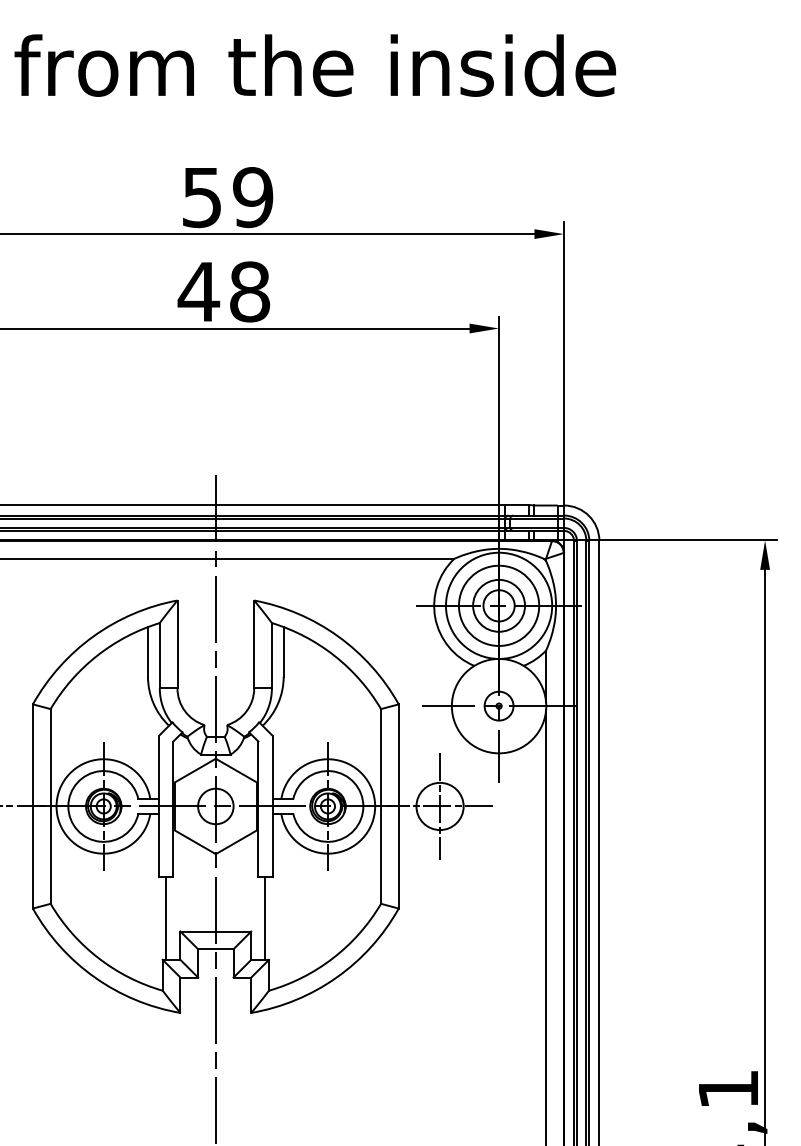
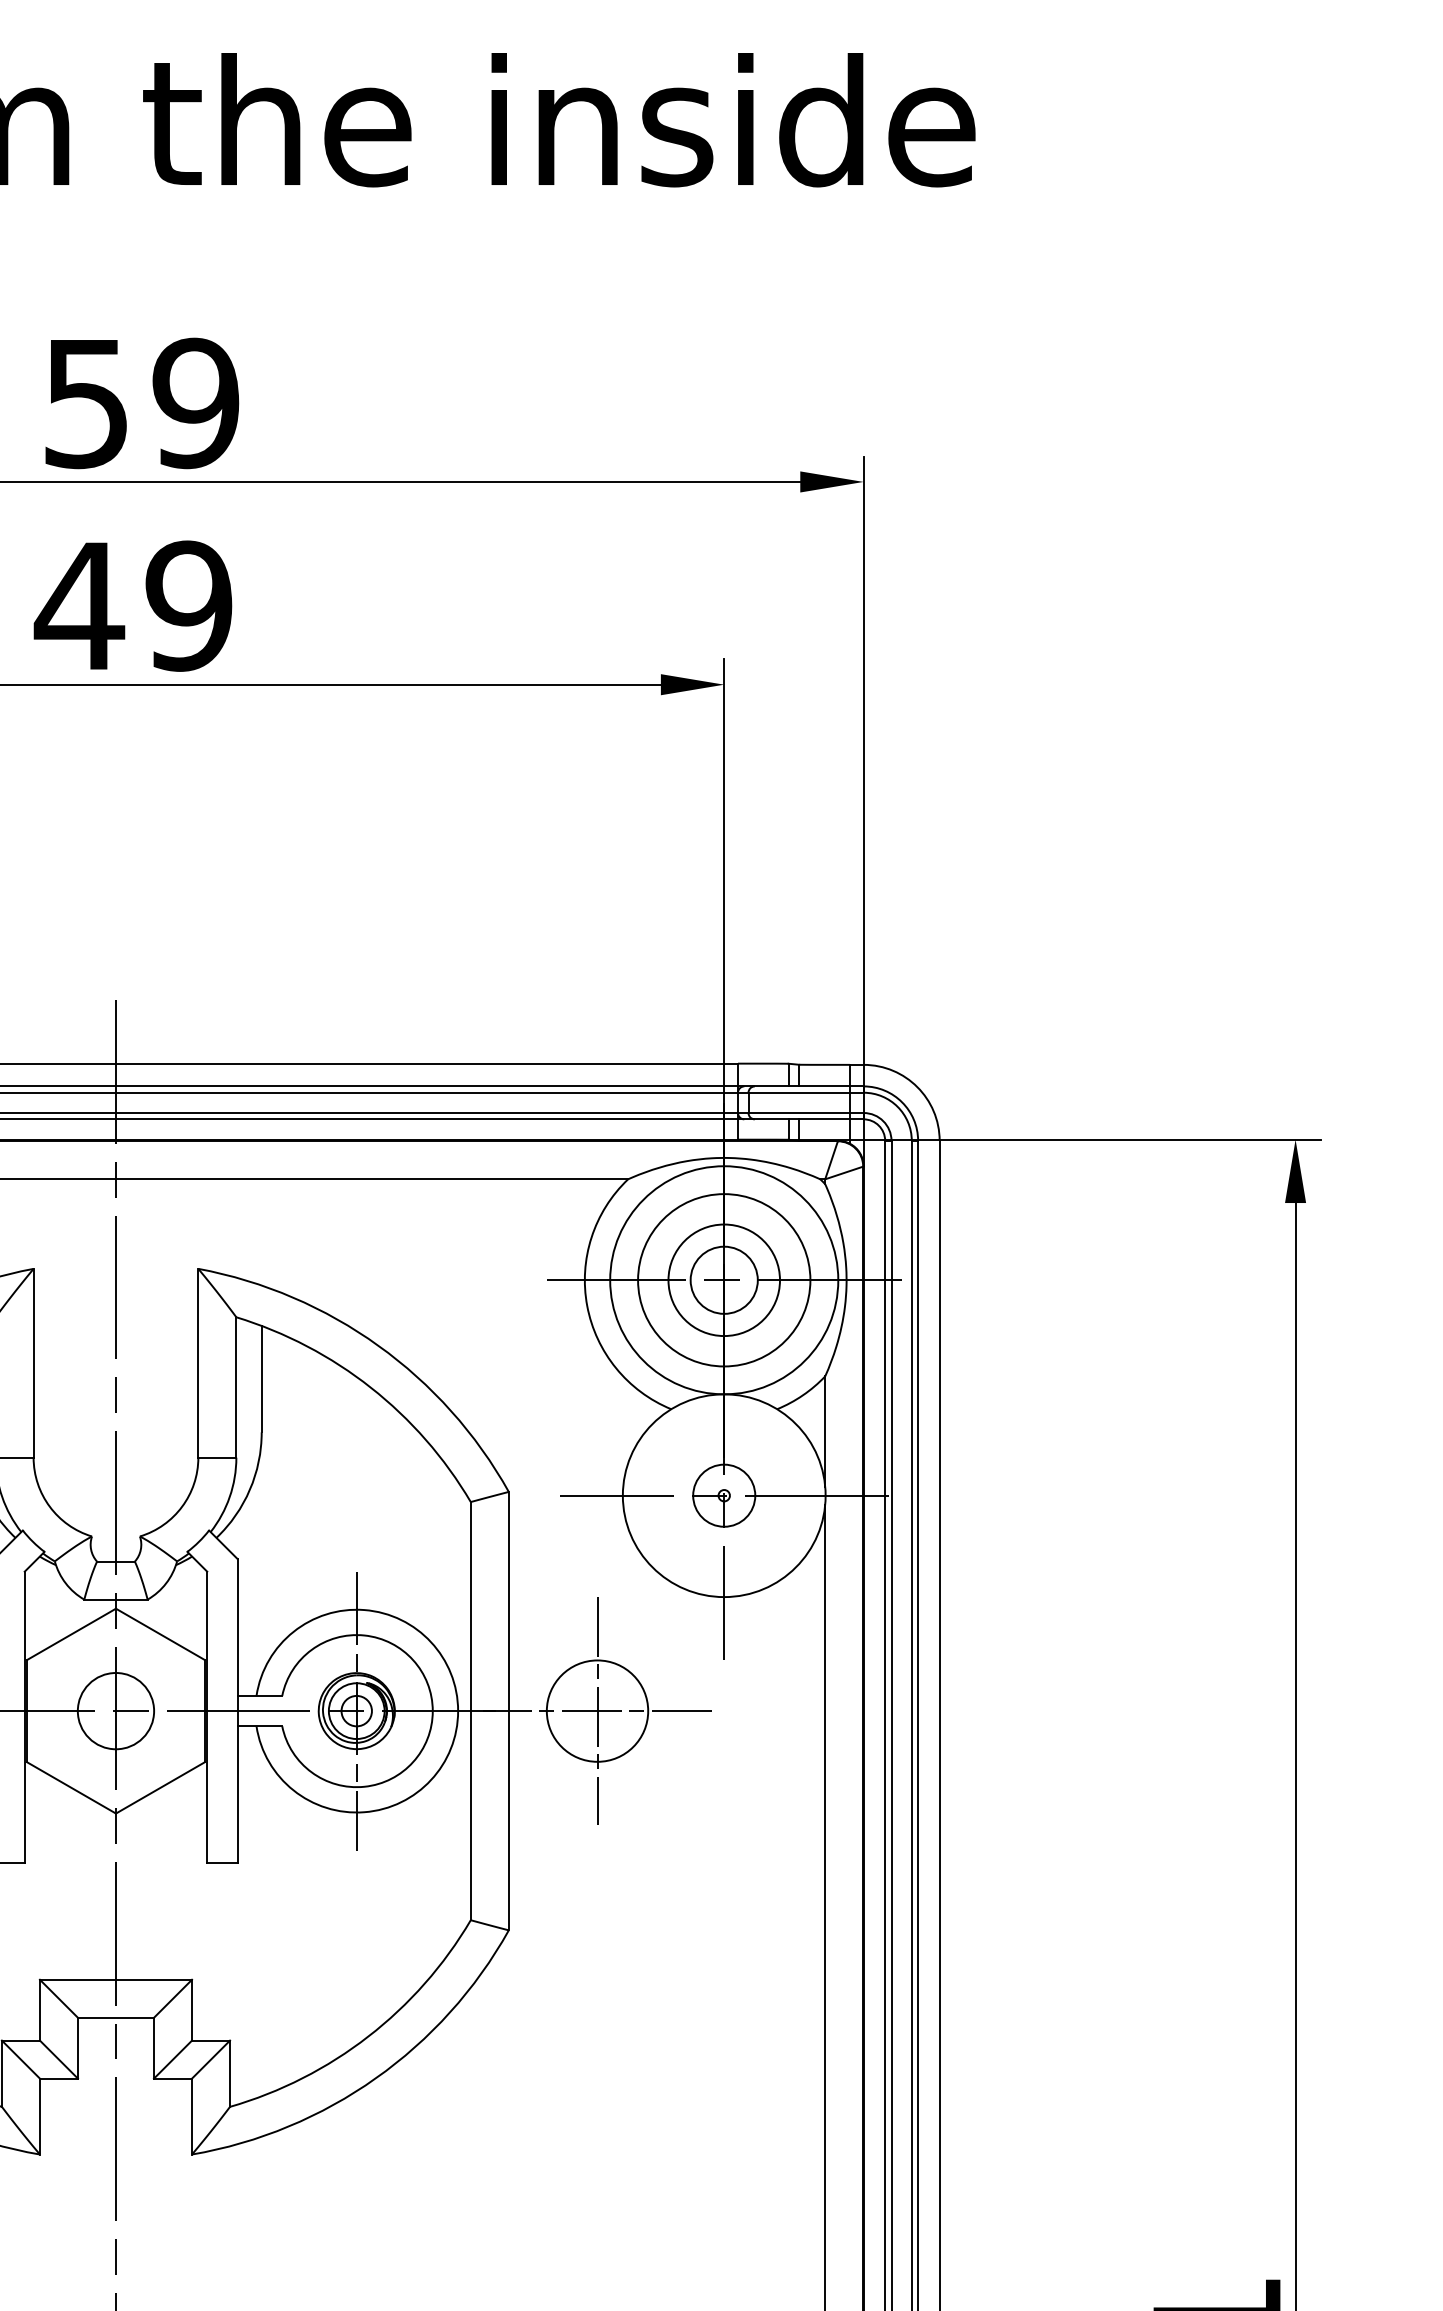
text: (249, 291) -> (188, 605), 48 -> 49
line: (166, 918) -> (10, 1951), removed
line: (265, 918) -> (222, 1951), removed

